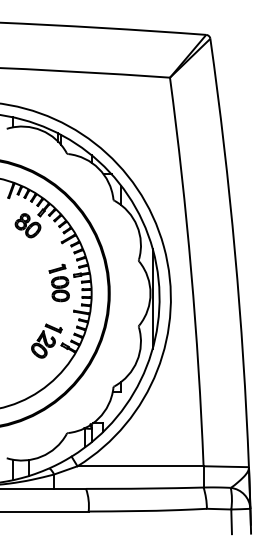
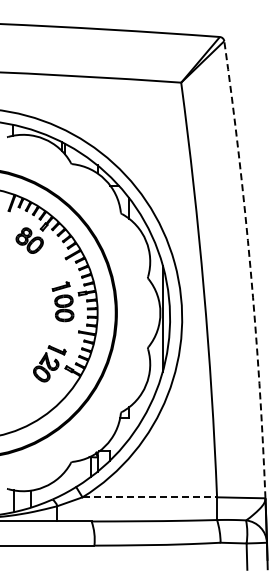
arc: (234, 252) -> (250, 269), solid -> dashed
line: (141, 466) -> (150, 497), solid -> dashed

